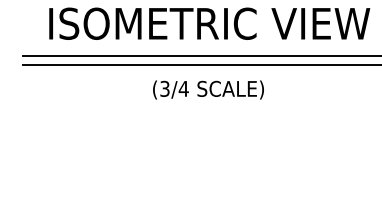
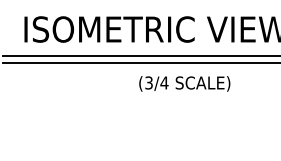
text: (208, 89) -> (184, 83), moved

